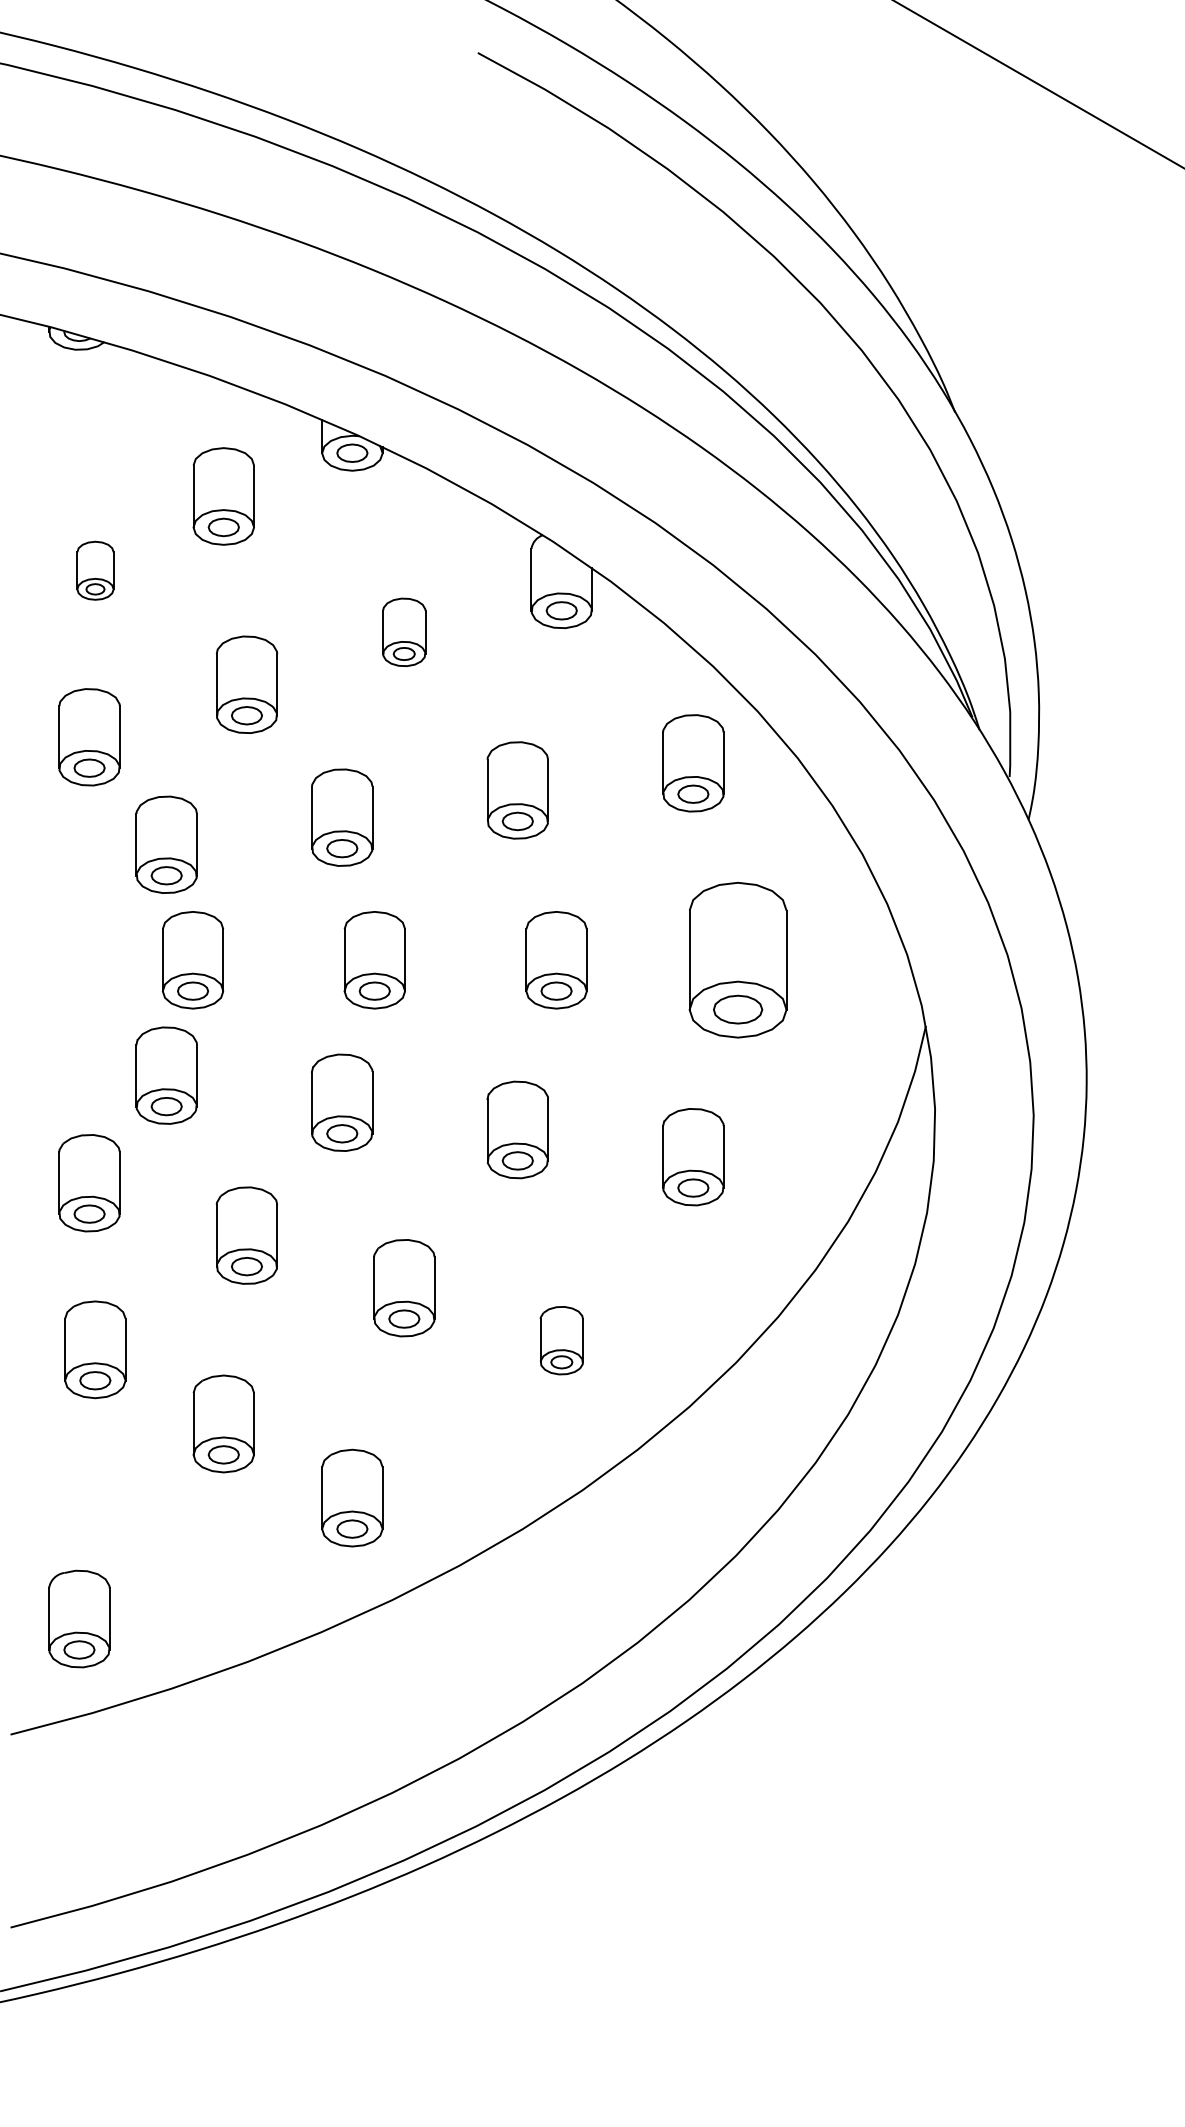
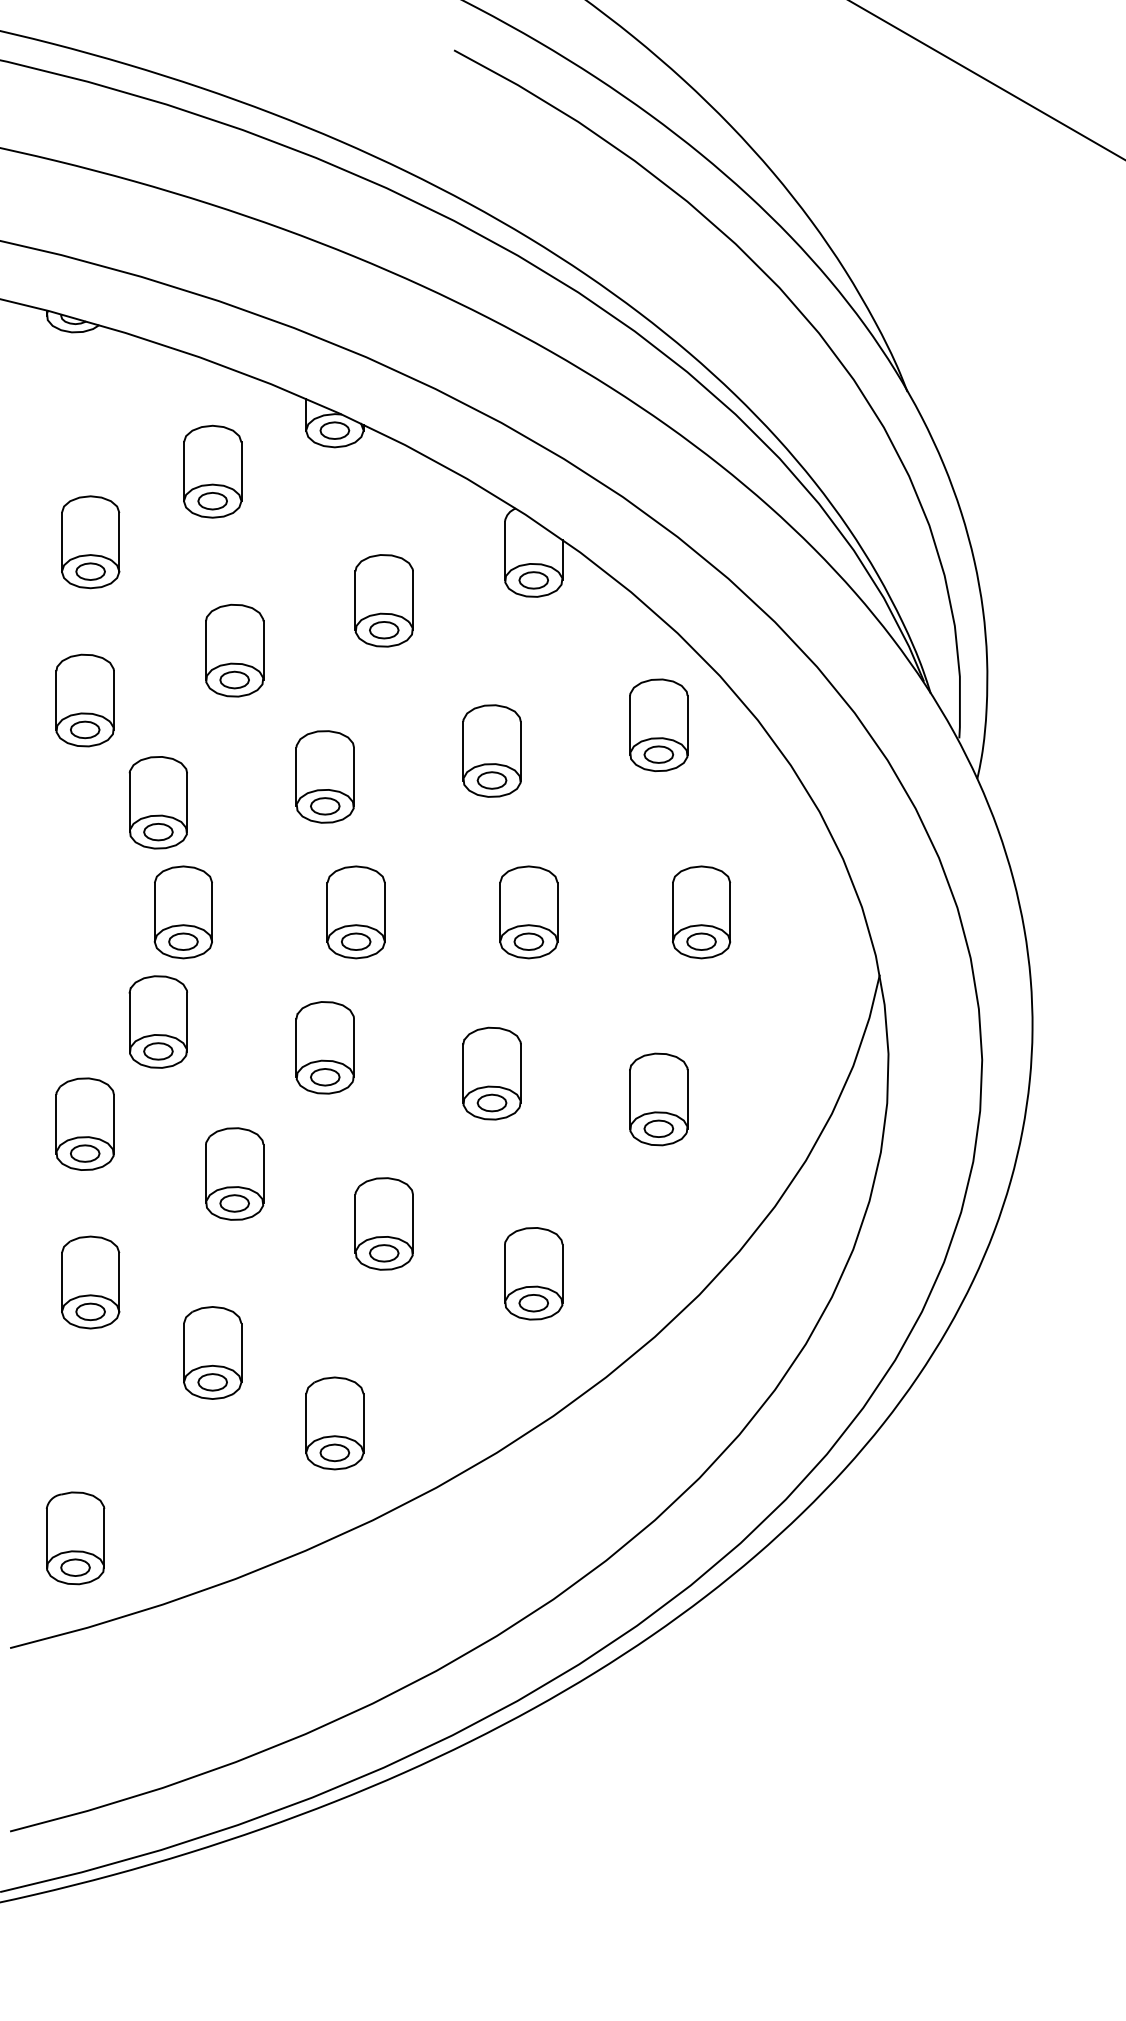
part: (95, 570) -> (90, 542), size x1.67
part: (403, 631) -> (383, 600), size x1.43
part: (738, 960) -> (701, 912), size x0.62
part: (561, 1340) -> (533, 1273), size x1.43

